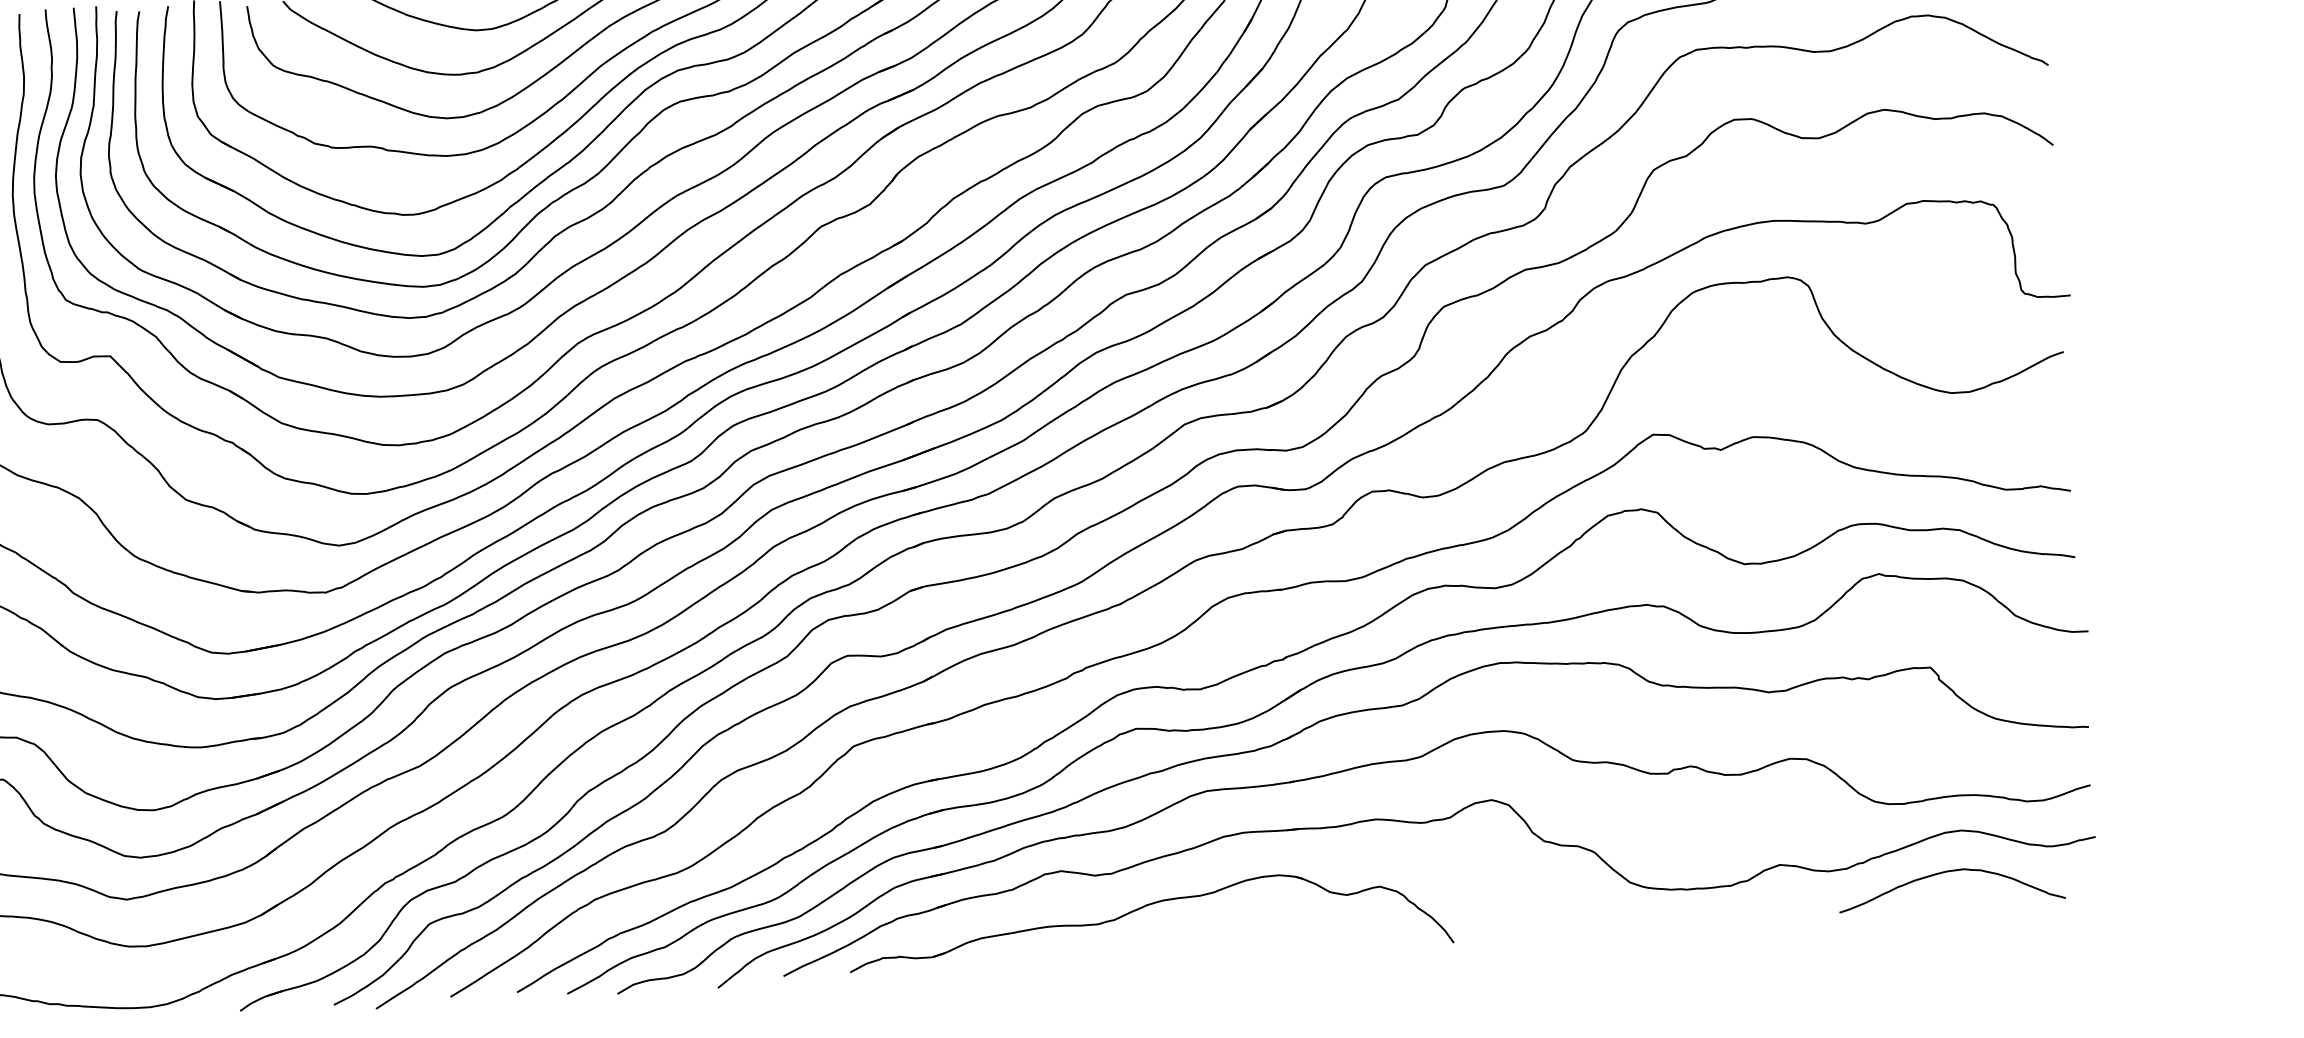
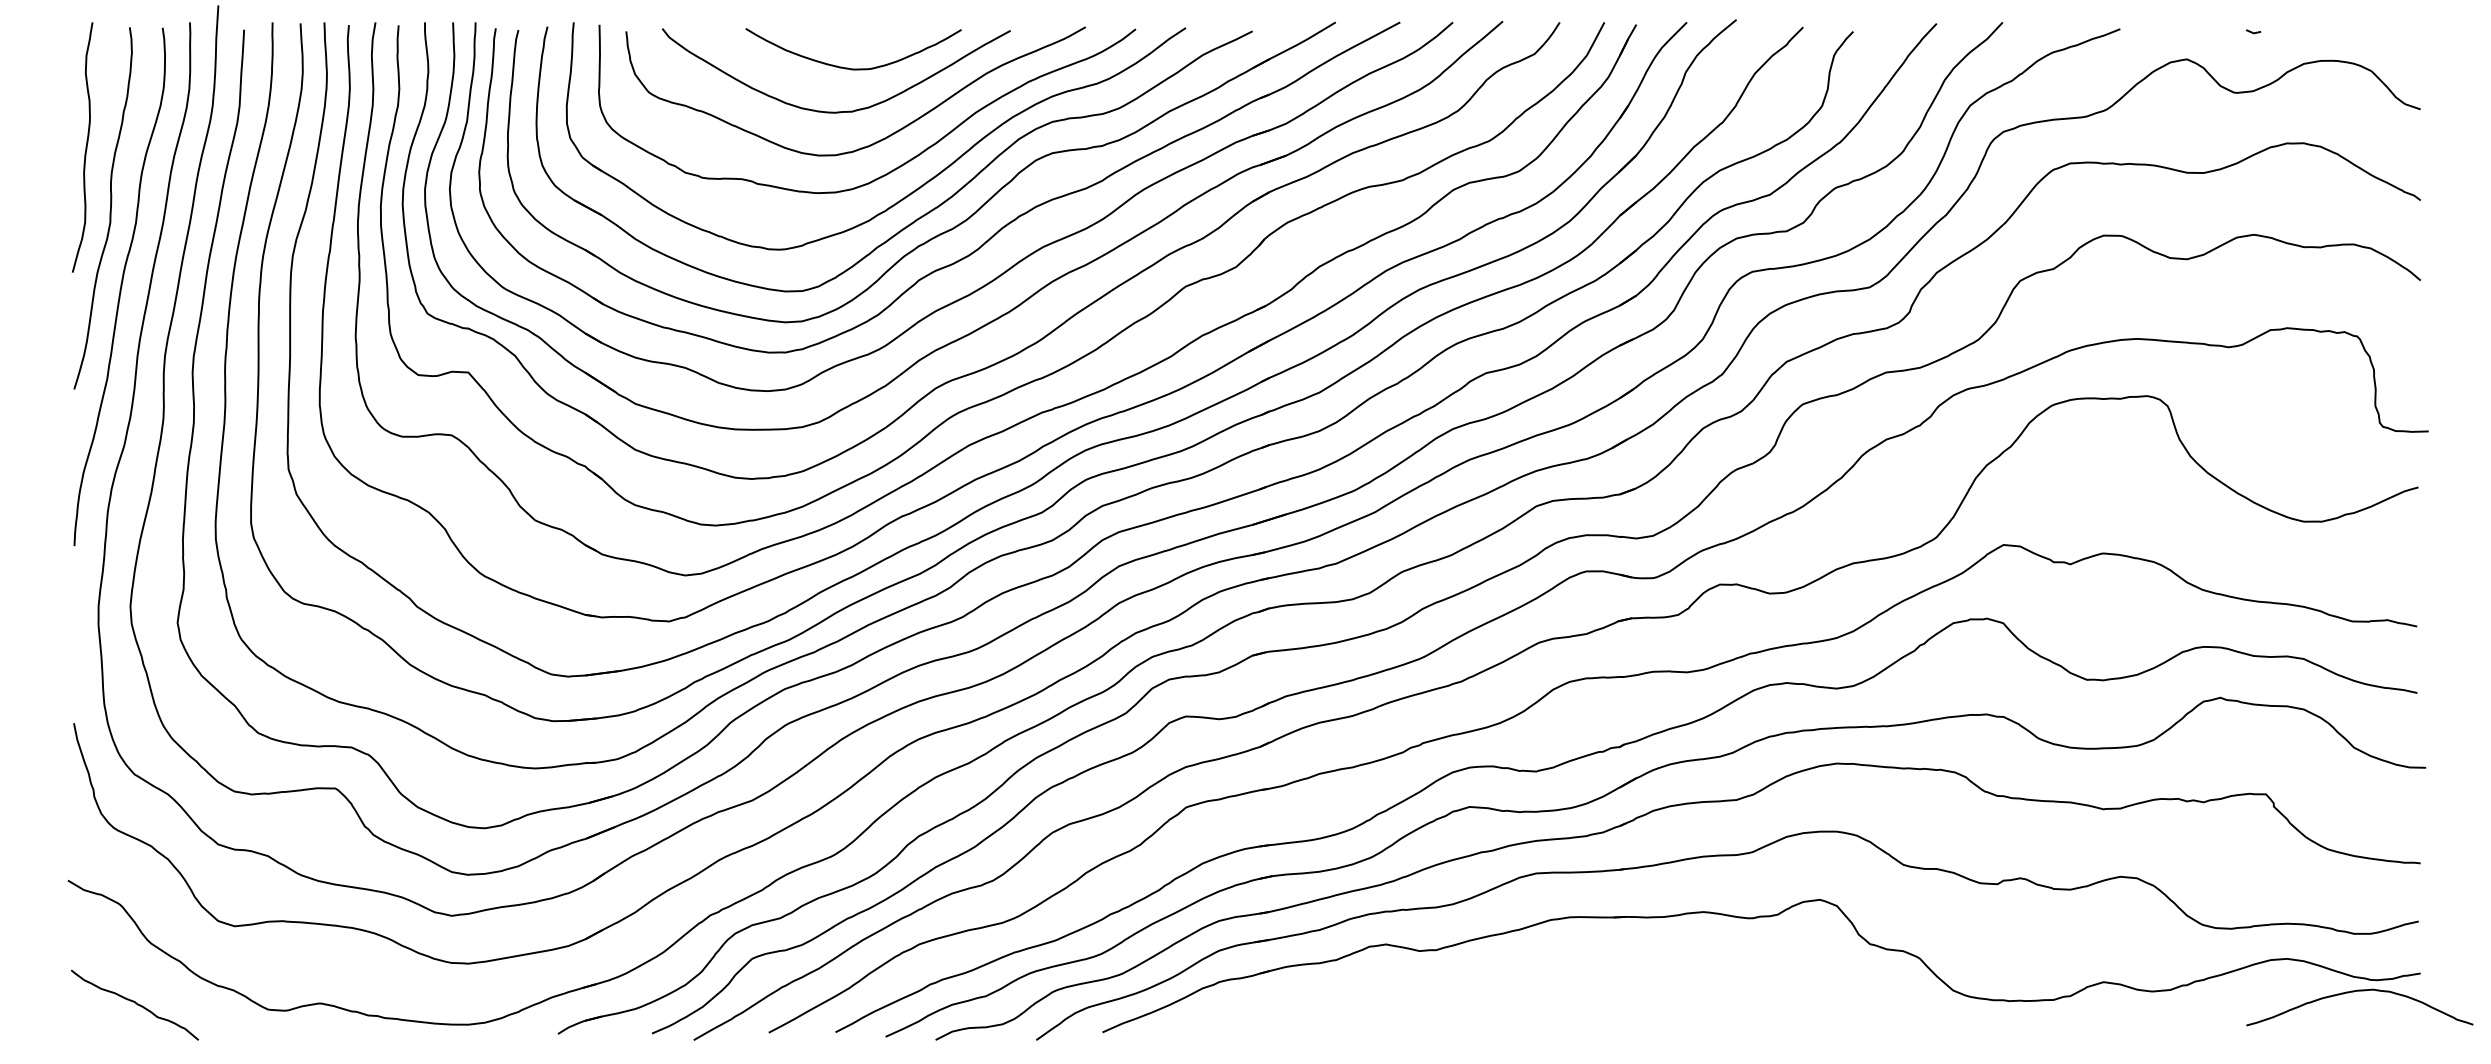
curve: (1945, 873) -> (2354, 992), moved
part: (1143, 908) -> (1465, 986), removed

